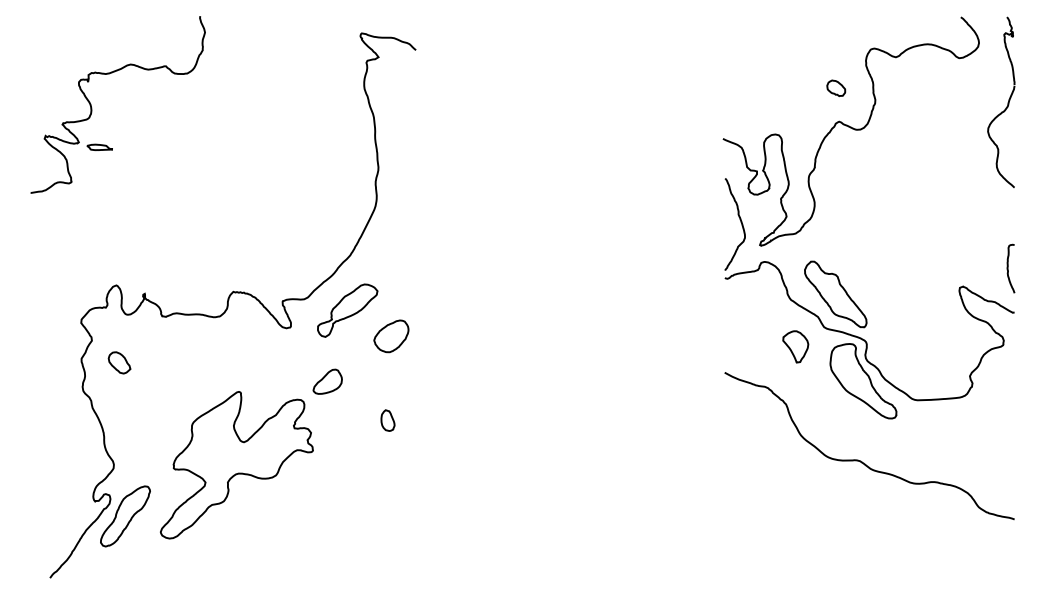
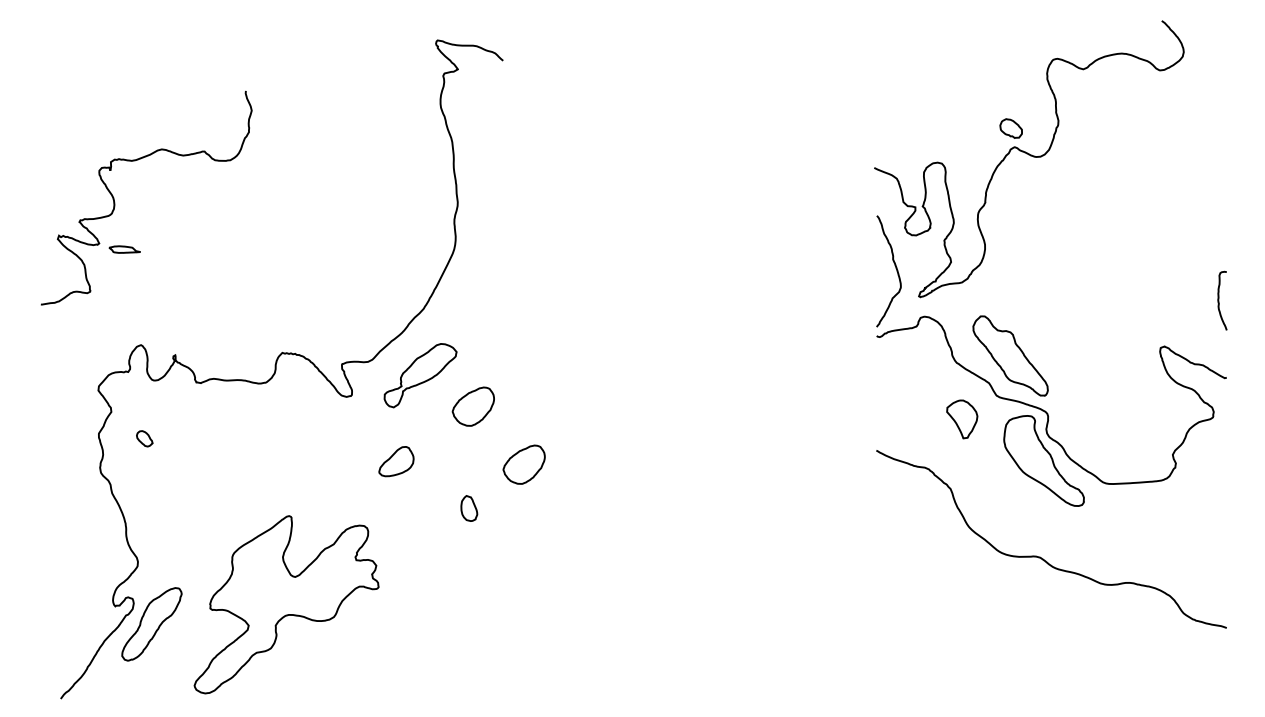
part: (836, 87) -> (1011, 127), moved
part: (1007, 102) -> (1218, 123), removed
part: (92, 107) -> (115, 201), moved
curve: (1008, 268) -> (1219, 300), moved
part: (119, 362) -> (144, 438), size x0.6
part: (433, 384) -> (524, 464), added
part: (236, 465) -> (286, 605), moved

